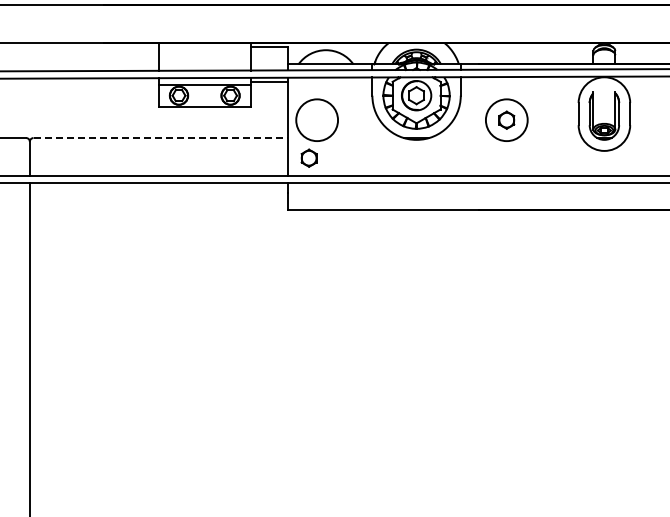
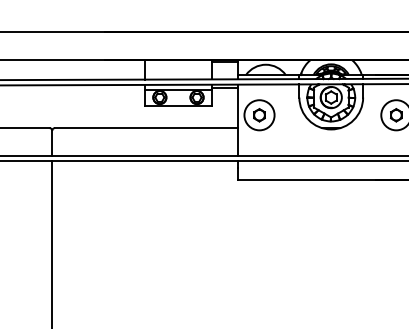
line: (161, 138) -> (147, 128), dashed -> solid
part: (308, 157) -> (259, 114), moved

